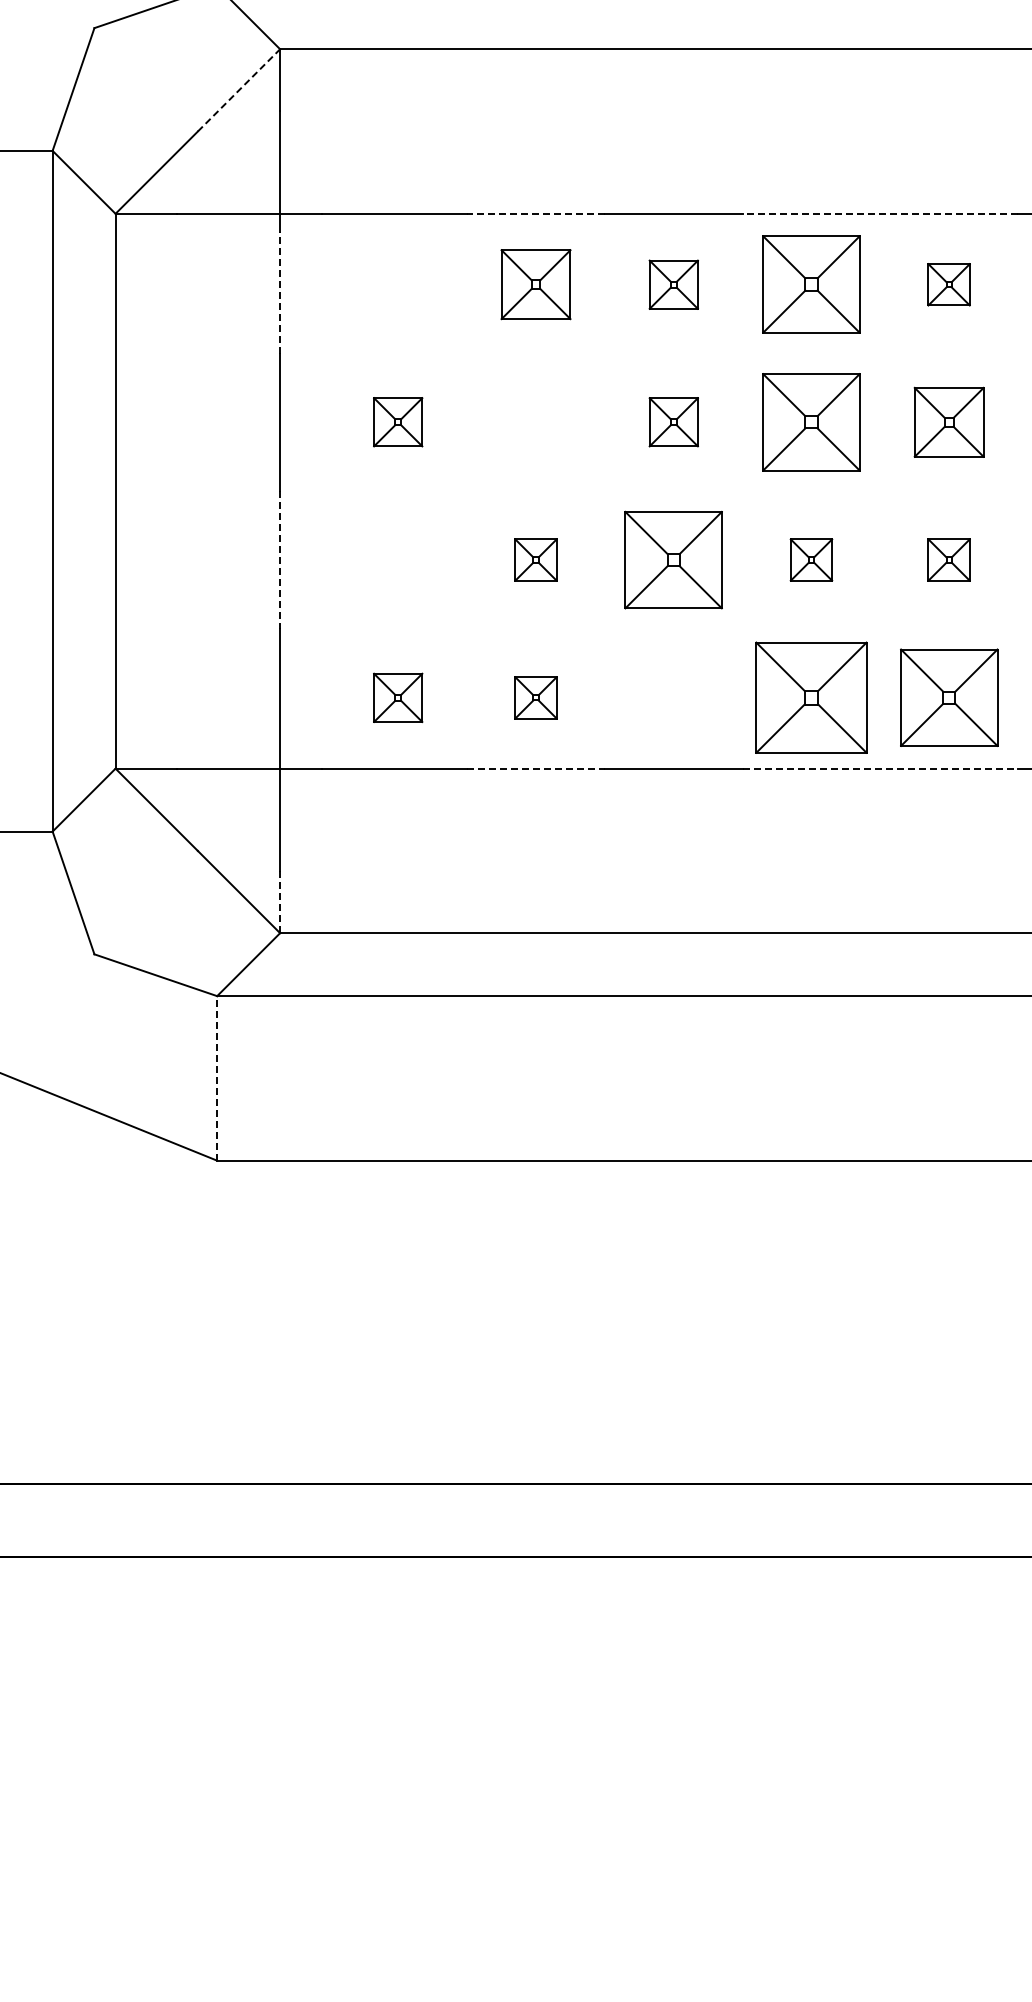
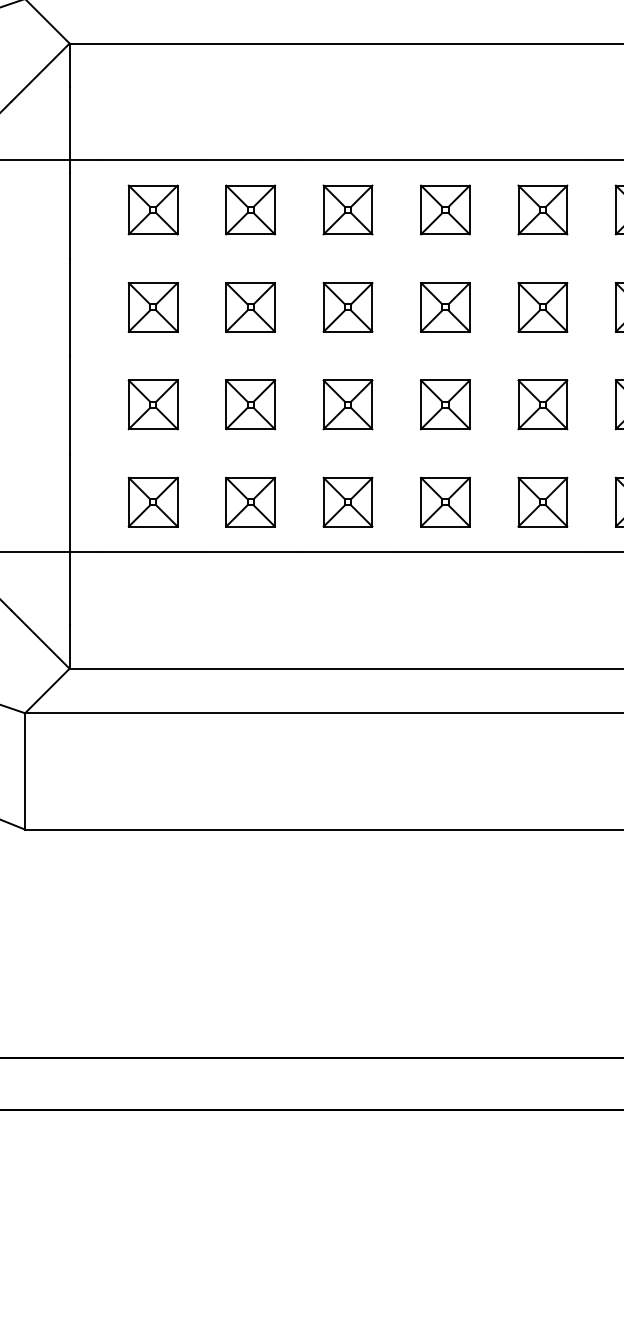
line: (239, 90) -> (40, 72), dashed -> solid
line: (536, 213) -> (250, 159), dashed -> solid
line: (880, 213) -> (494, 159), dashed -> solid
part: (397, 284) -> (152, 209), added
part: (673, 284) -> (347, 209), size x1.43
part: (811, 284) -> (445, 209), size x0.71
part: (948, 284) -> (542, 209), size x1.67
line: (280, 292) -> (69, 215), dashed -> solid
part: (397, 421) -> (152, 306), size x1.43
part: (535, 421) -> (250, 306), added
part: (673, 421) -> (347, 306), size x1.43
part: (811, 422) -> (445, 307), size x0.71
part: (397, 559) -> (152, 404), added
part: (535, 559) -> (250, 404), size x1.67
part: (673, 559) -> (347, 404), size x0.71
part: (811, 559) -> (445, 404), size x1.67
part: (948, 559) -> (542, 404), size x1.67
line: (280, 560) -> (69, 405), dashed -> solid
part: (397, 697) -> (152, 502), size x1.43
part: (535, 697) -> (250, 502), size x1.67
part: (673, 697) -> (347, 502), added
part: (811, 697) -> (445, 502), size x0.62
part: (948, 697) -> (542, 502), size x0.71
line: (536, 768) -> (250, 552), dashed -> solid
line: (880, 768) -> (494, 552), dashed -> solid
line: (280, 902) -> (69, 647), dashed -> solid
line: (217, 1077) -> (25, 770), dashed -> solid

